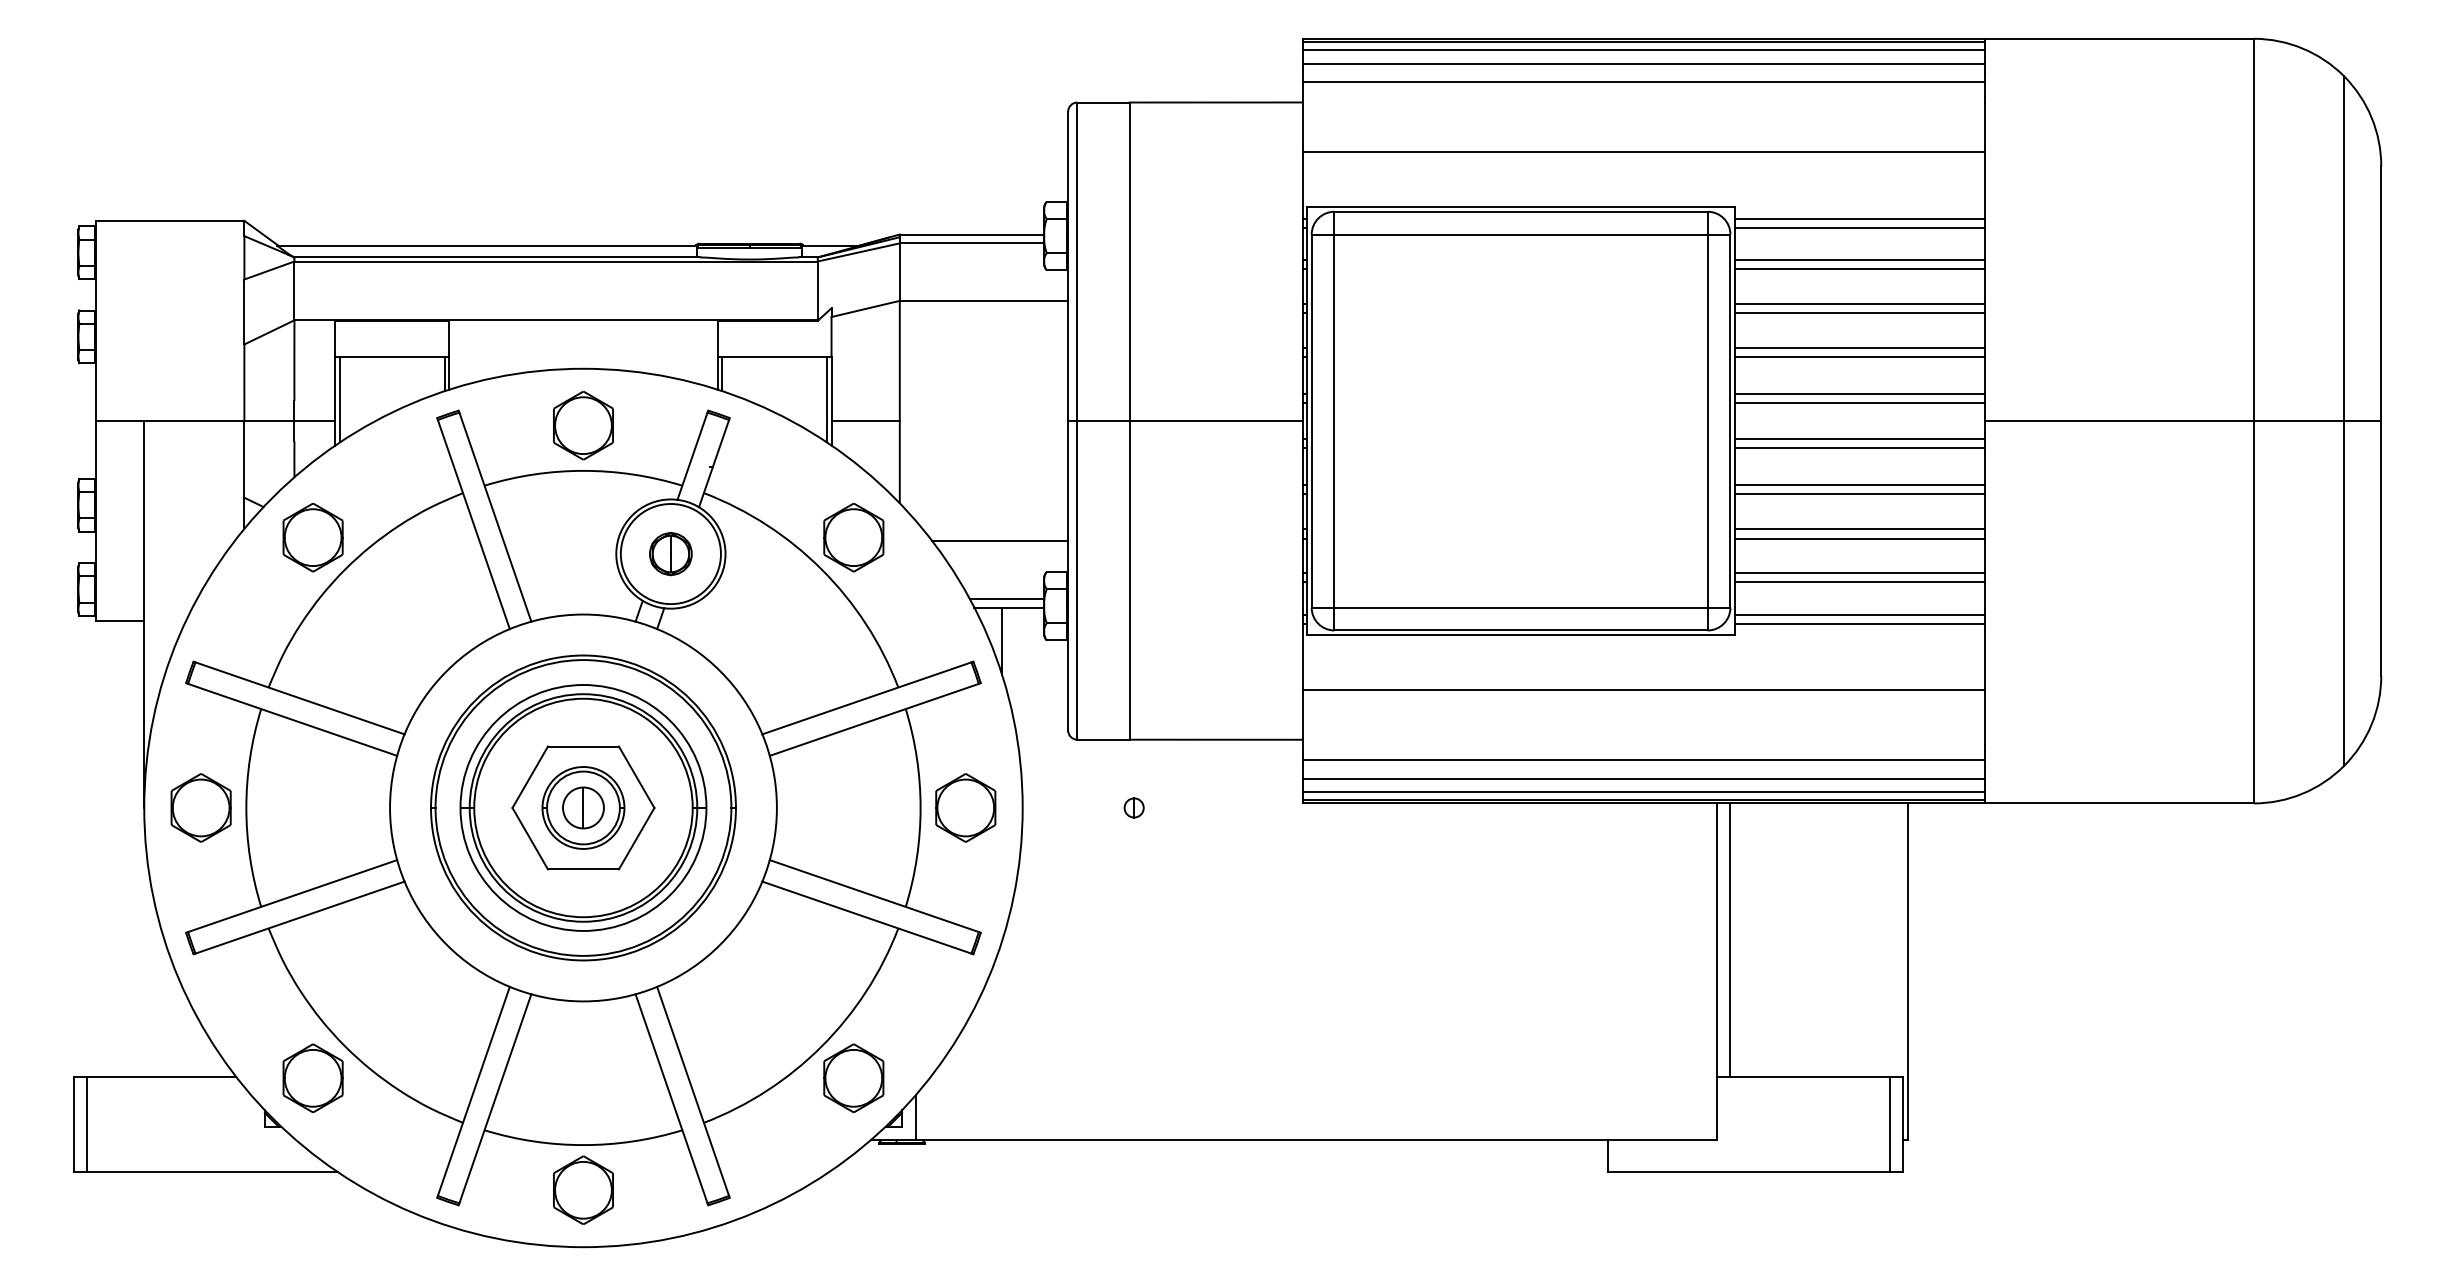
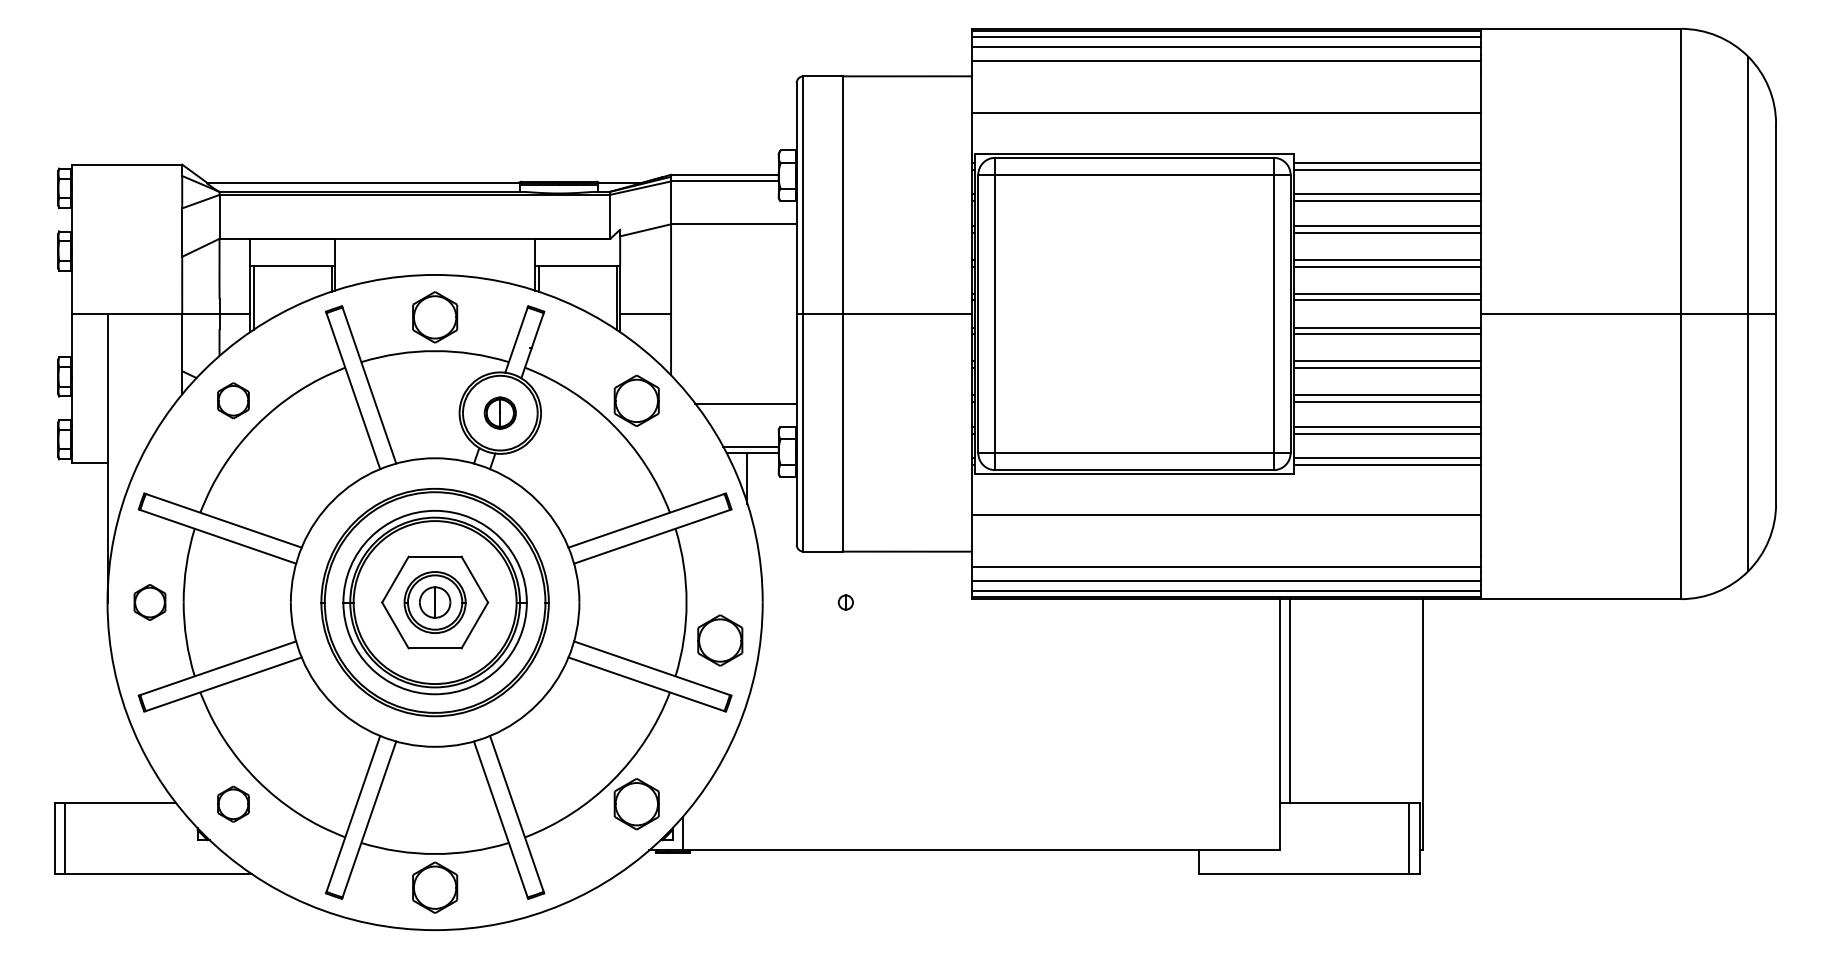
part: (313, 537) -> (233, 400), size x0.7
part: (200, 807) -> (149, 602), size x0.7
part: (966, 807) -> (720, 640), moved
part: (313, 1078) -> (233, 804), size x0.7

